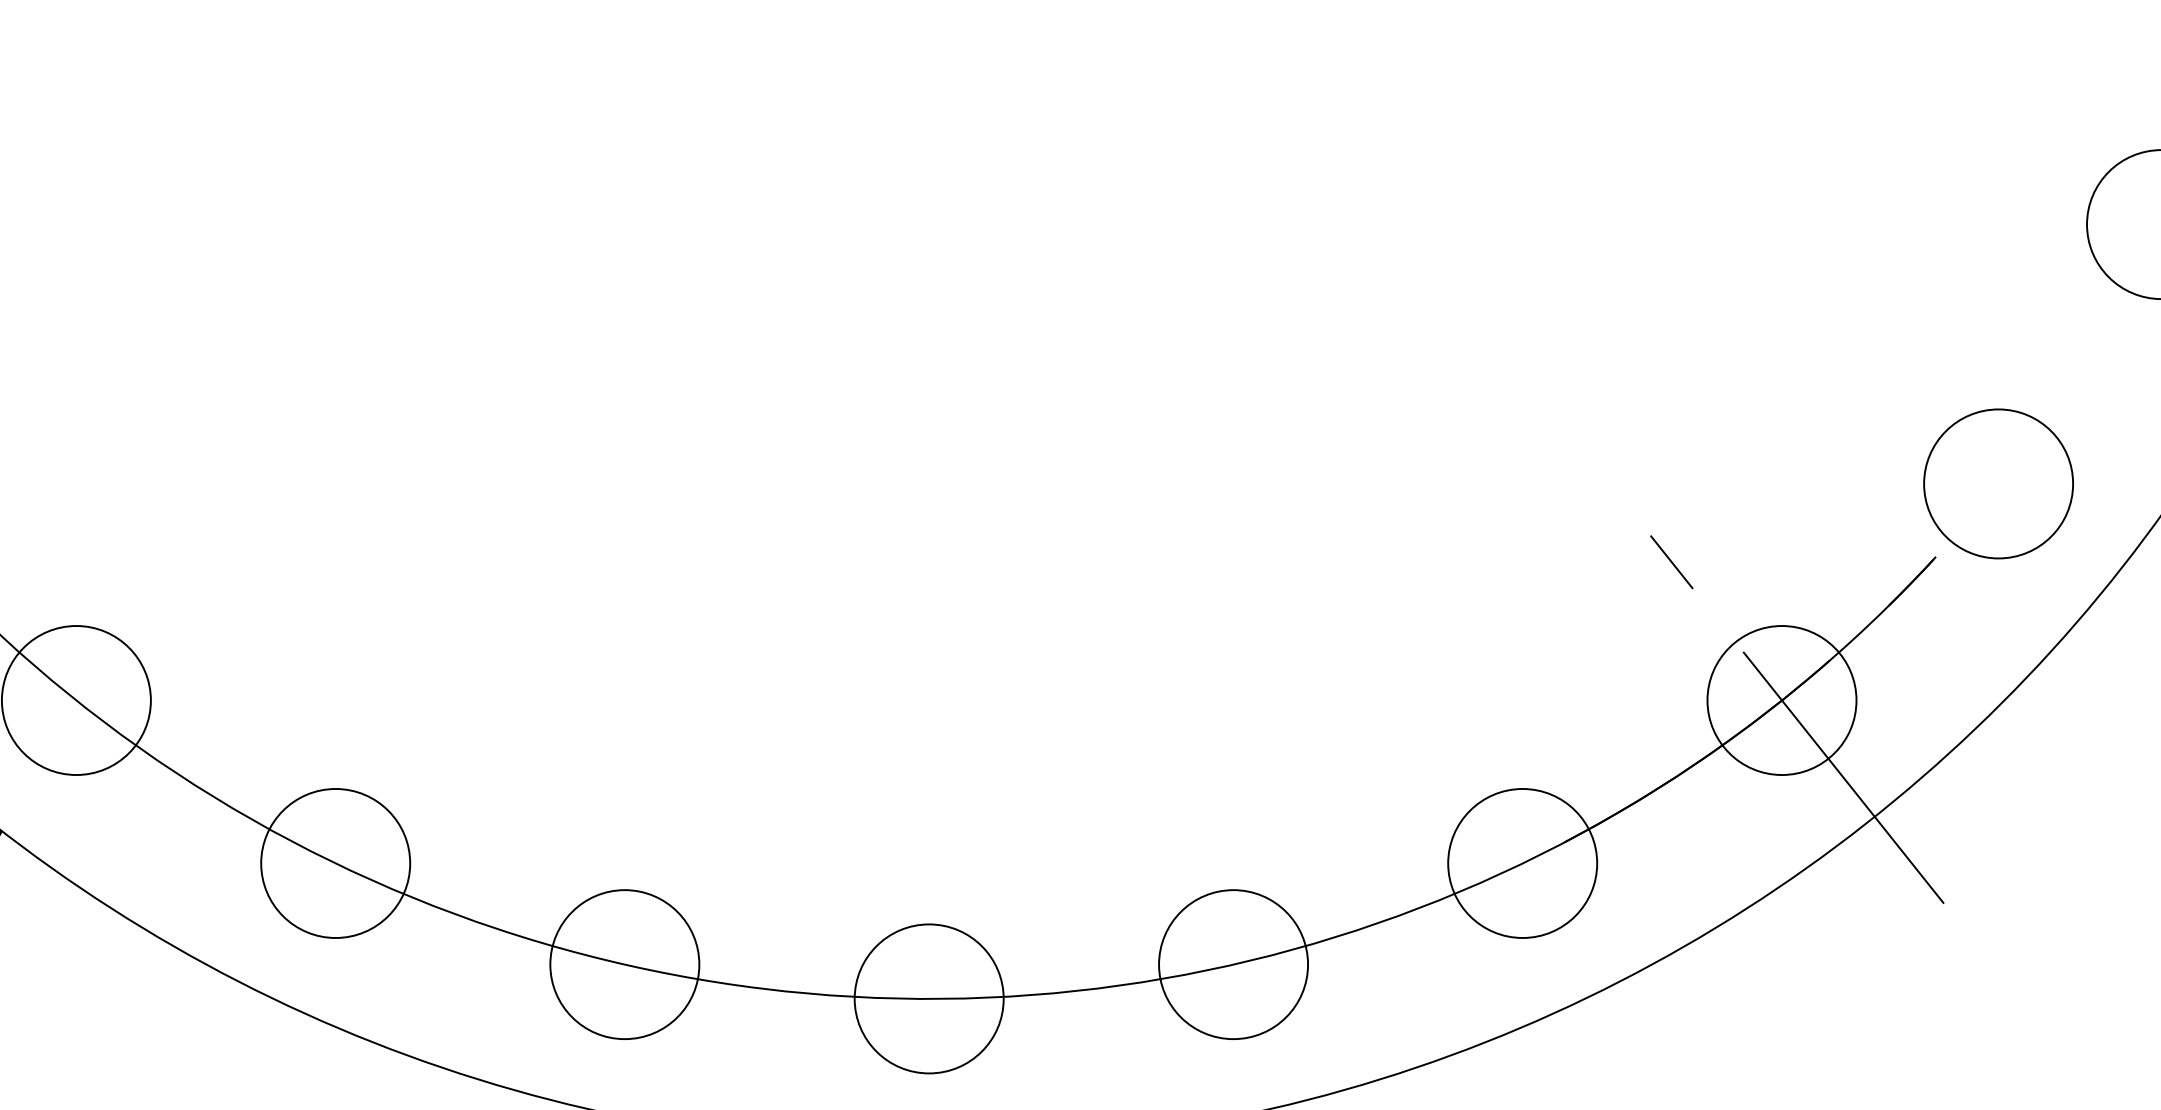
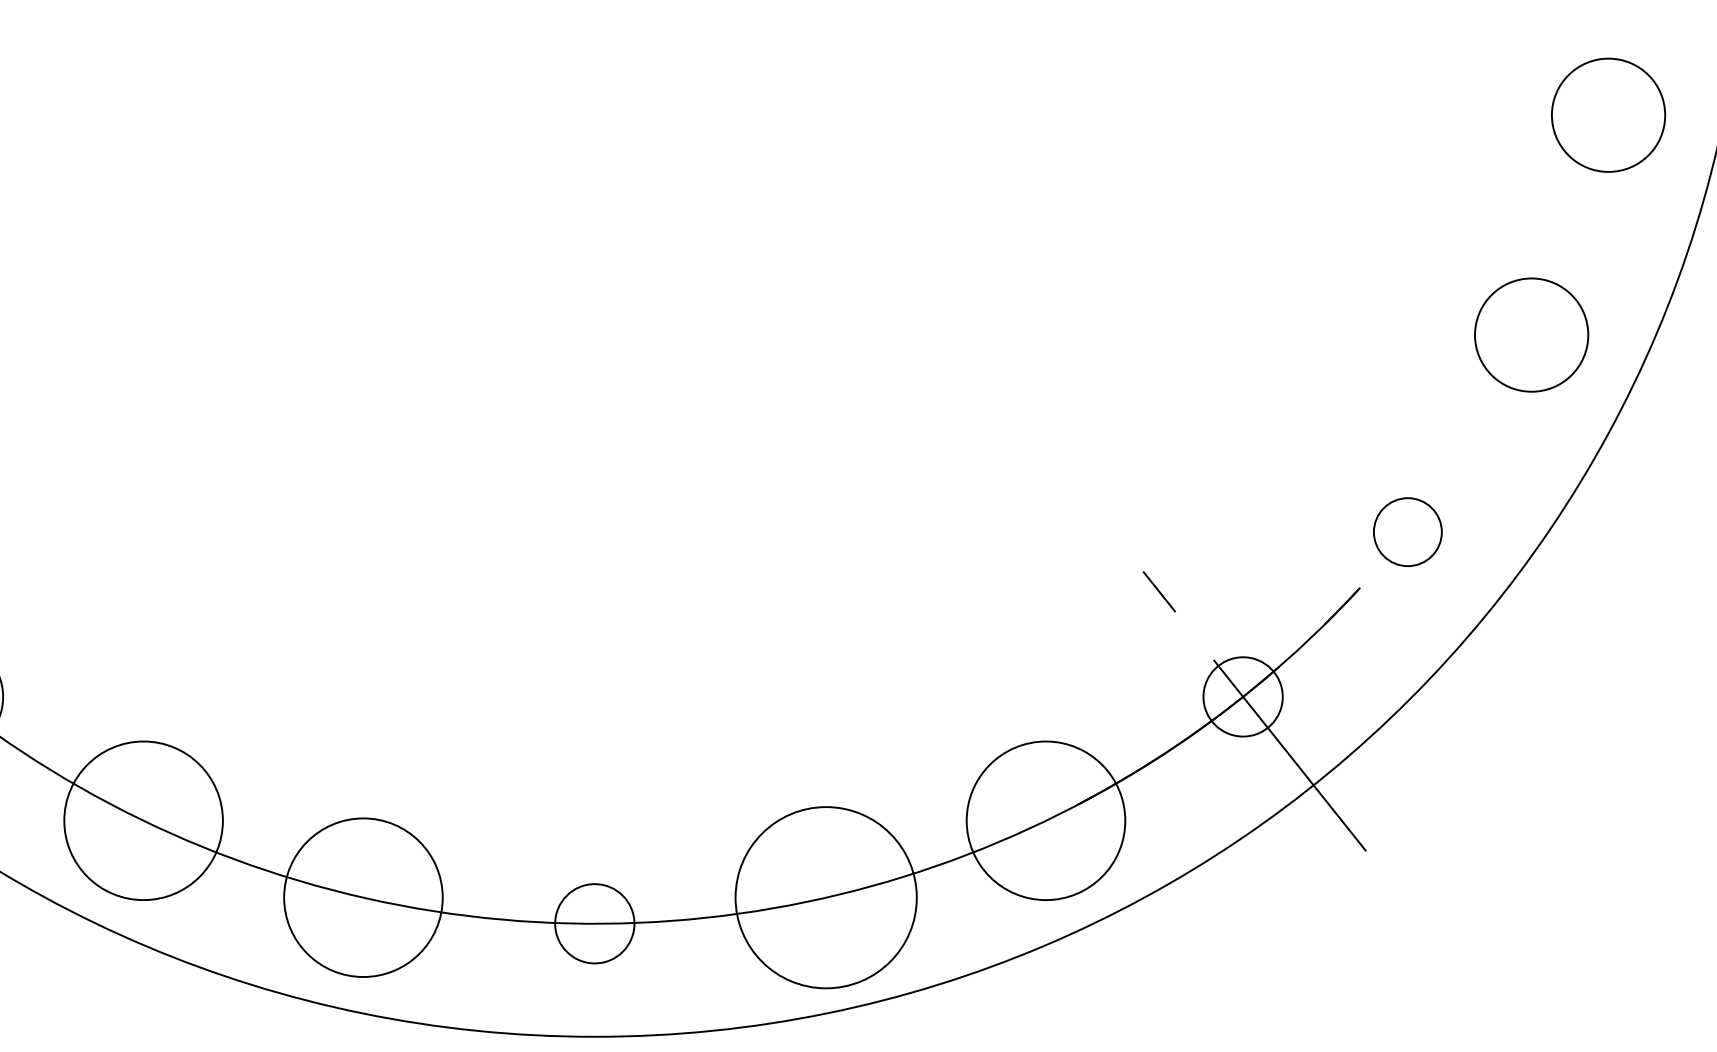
circle: (1998, 482) -> (1407, 531), size x0.6
circle: (1781, 699) -> (1242, 696), size x0.7
circle: (335, 863) -> (143, 820), size x1.4
circle: (1522, 863) -> (1045, 820), size x1.4
circle: (624, 964) -> (363, 897), size x1.4
circle: (1232, 964) -> (825, 897), size x1.6
circle: (928, 998) -> (594, 923), size x0.7

